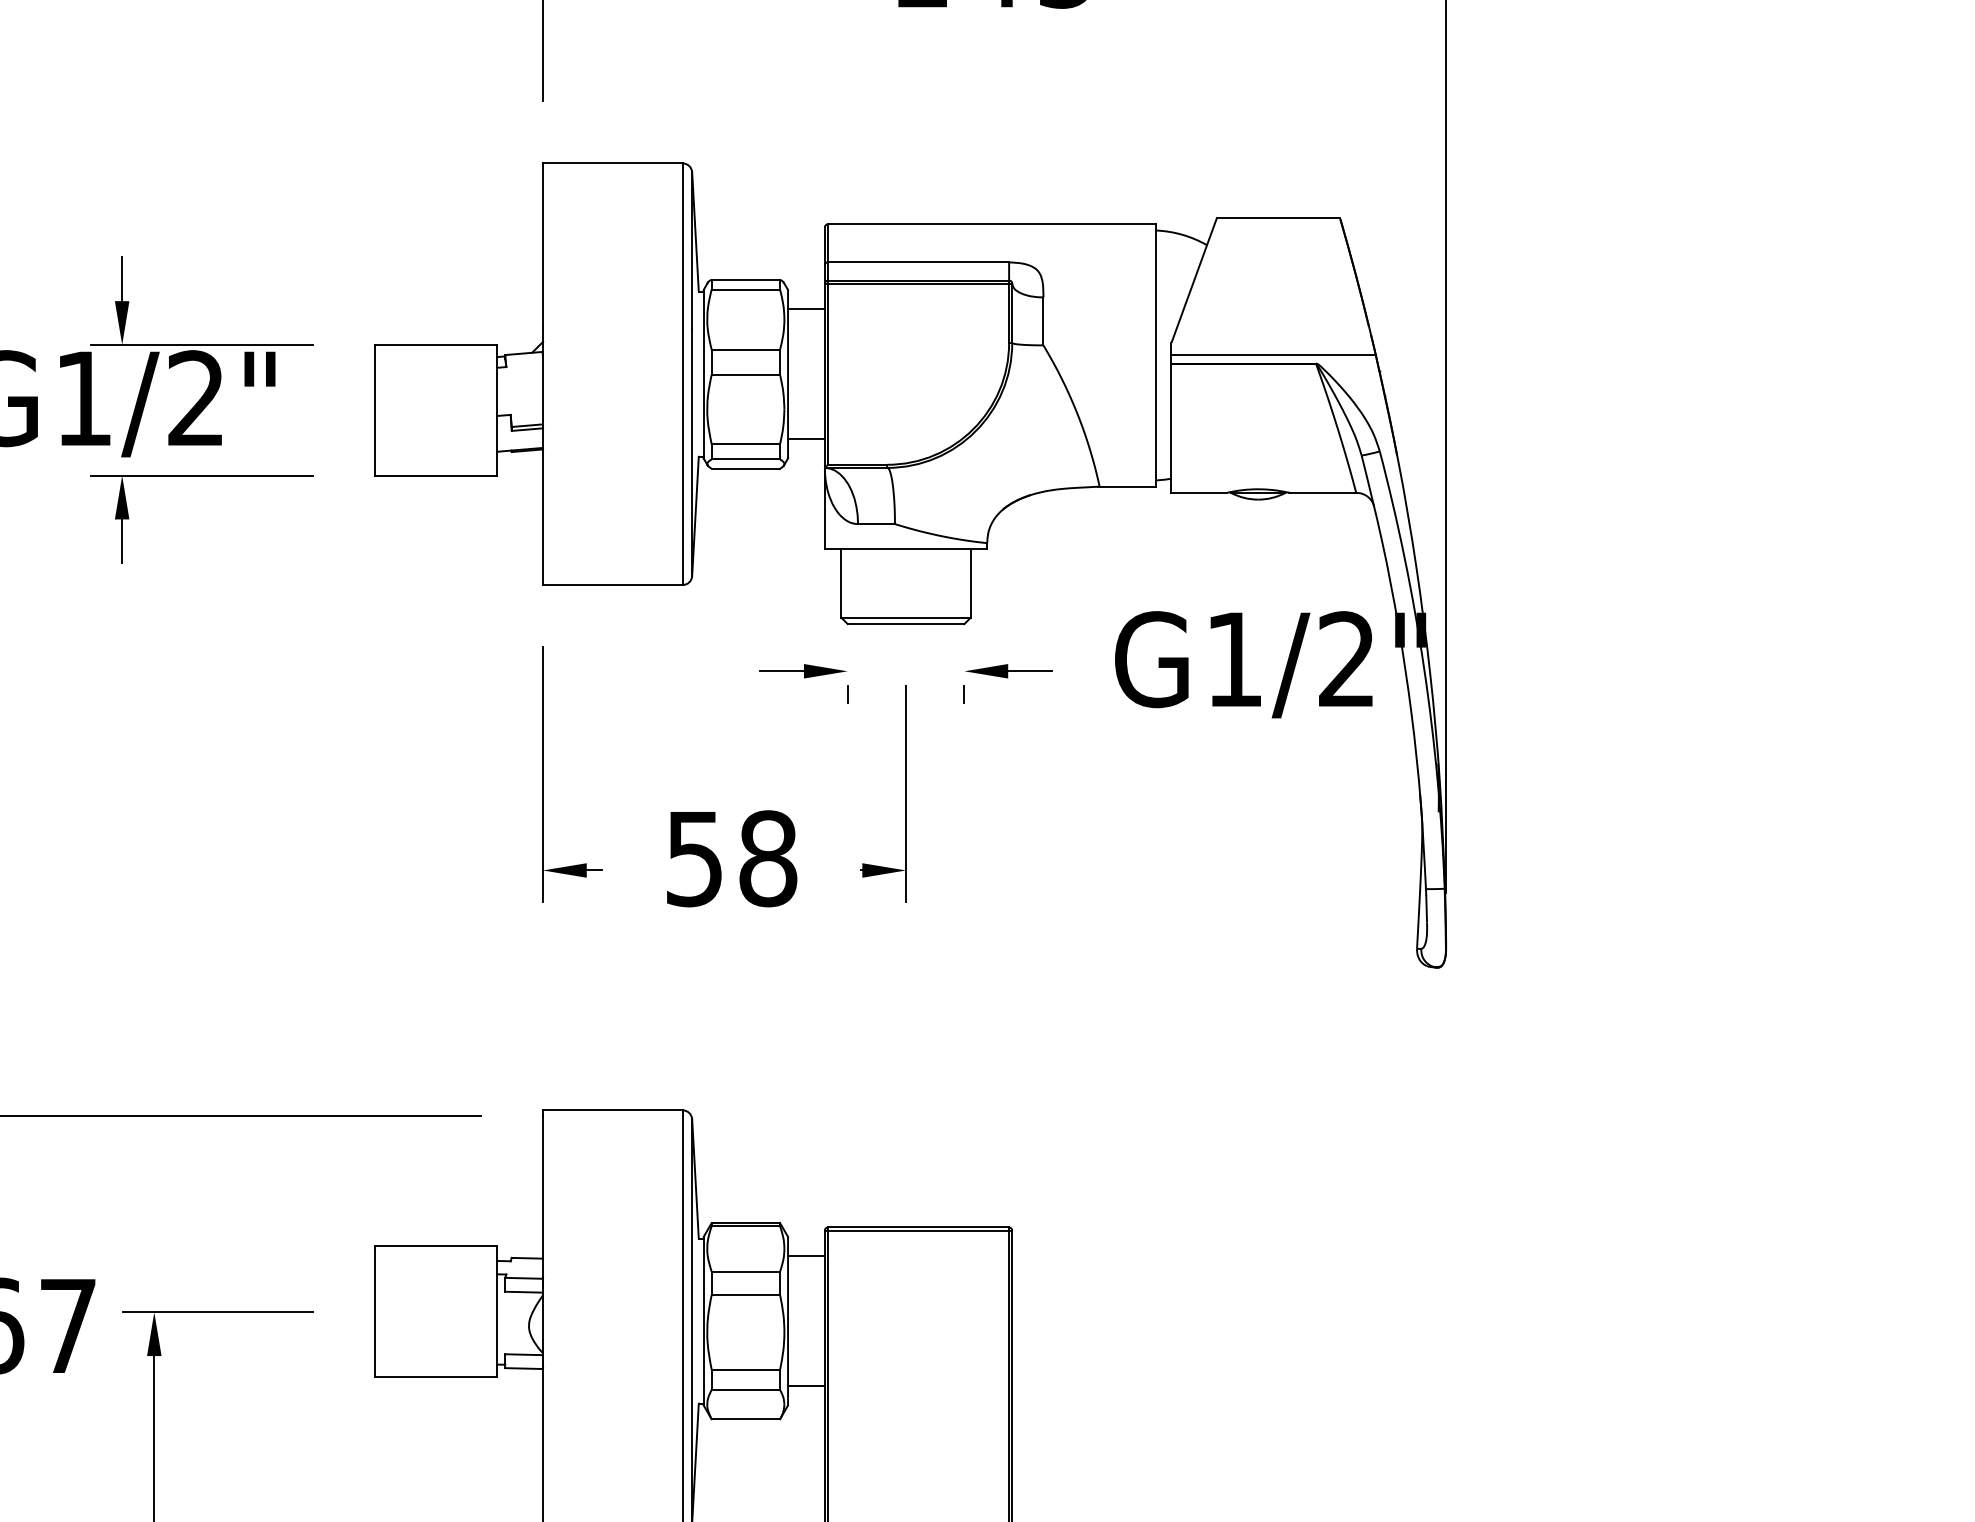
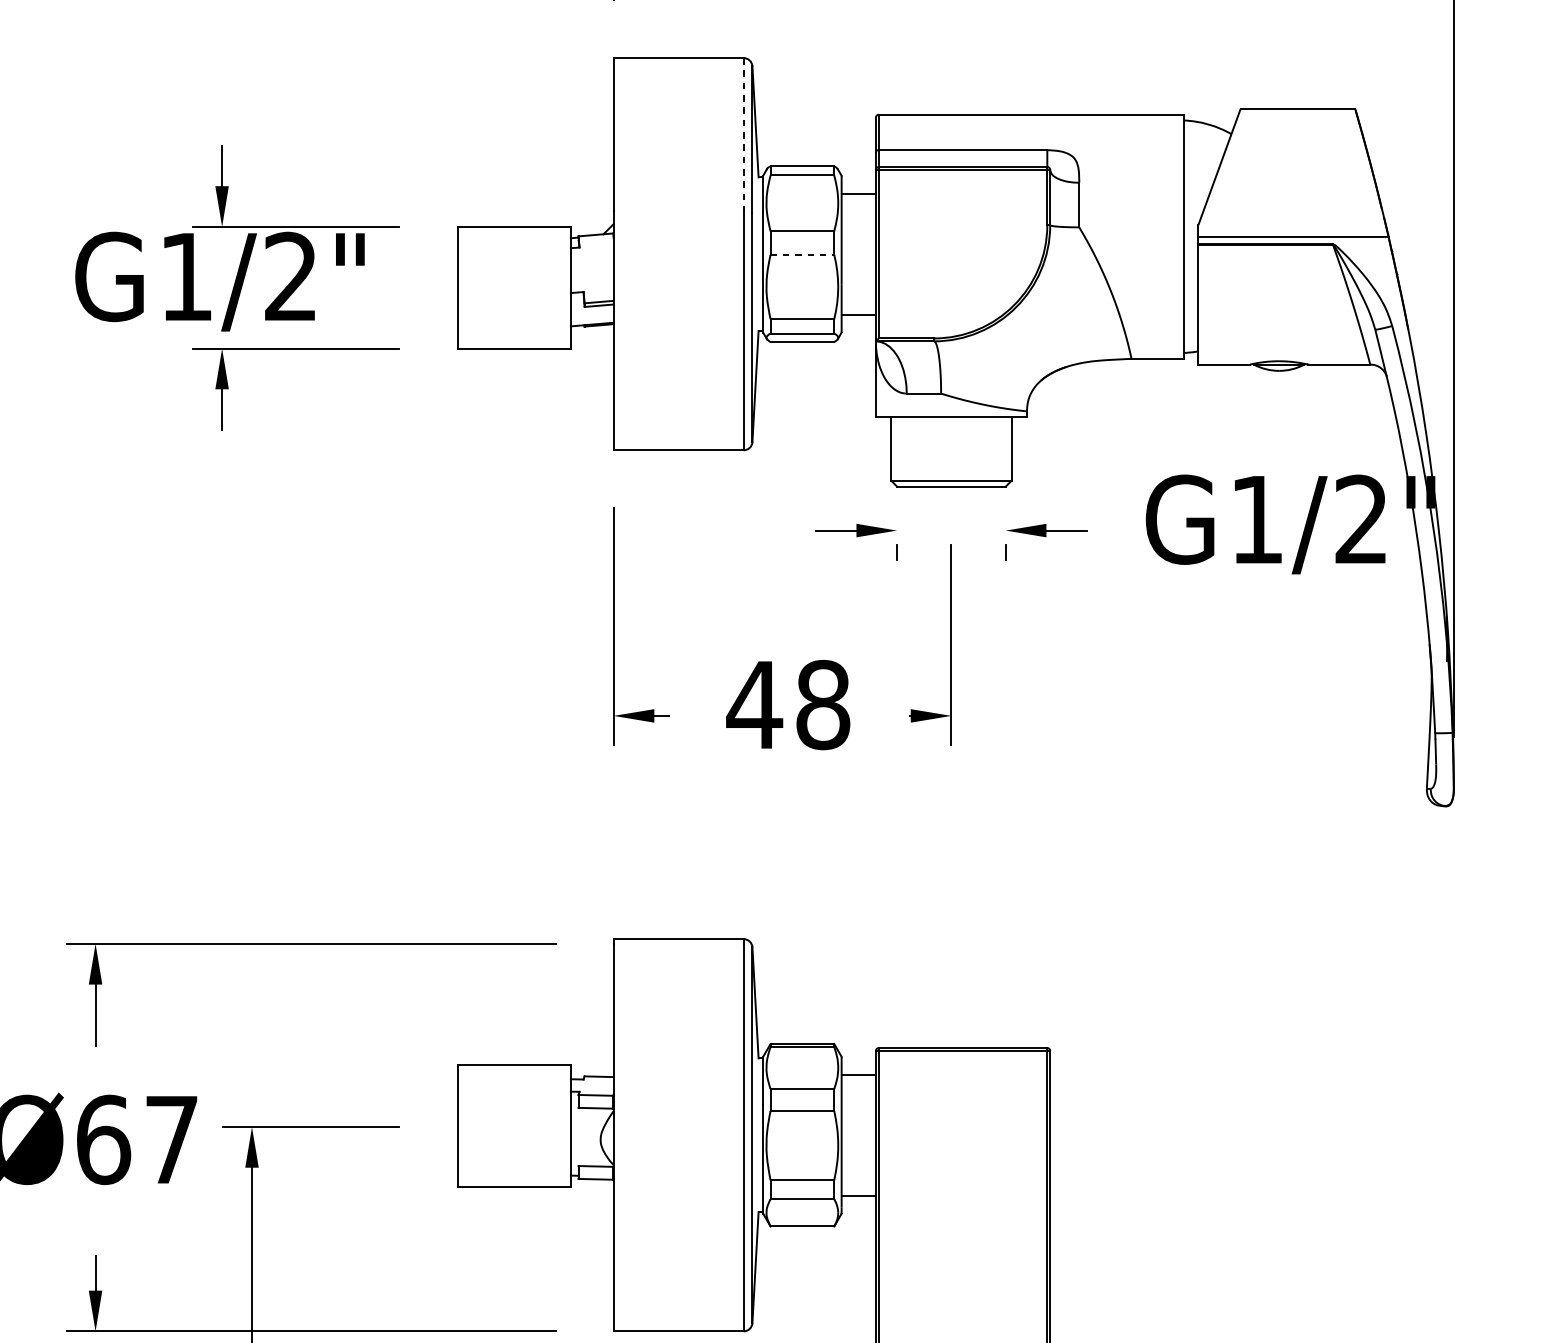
line: (682, 246) -> (743, 135), solid -> dashed
line: (746, 374) -> (802, 254), solid -> dashed
text: (694, 859) -> (754, 705), 58 -> 48

